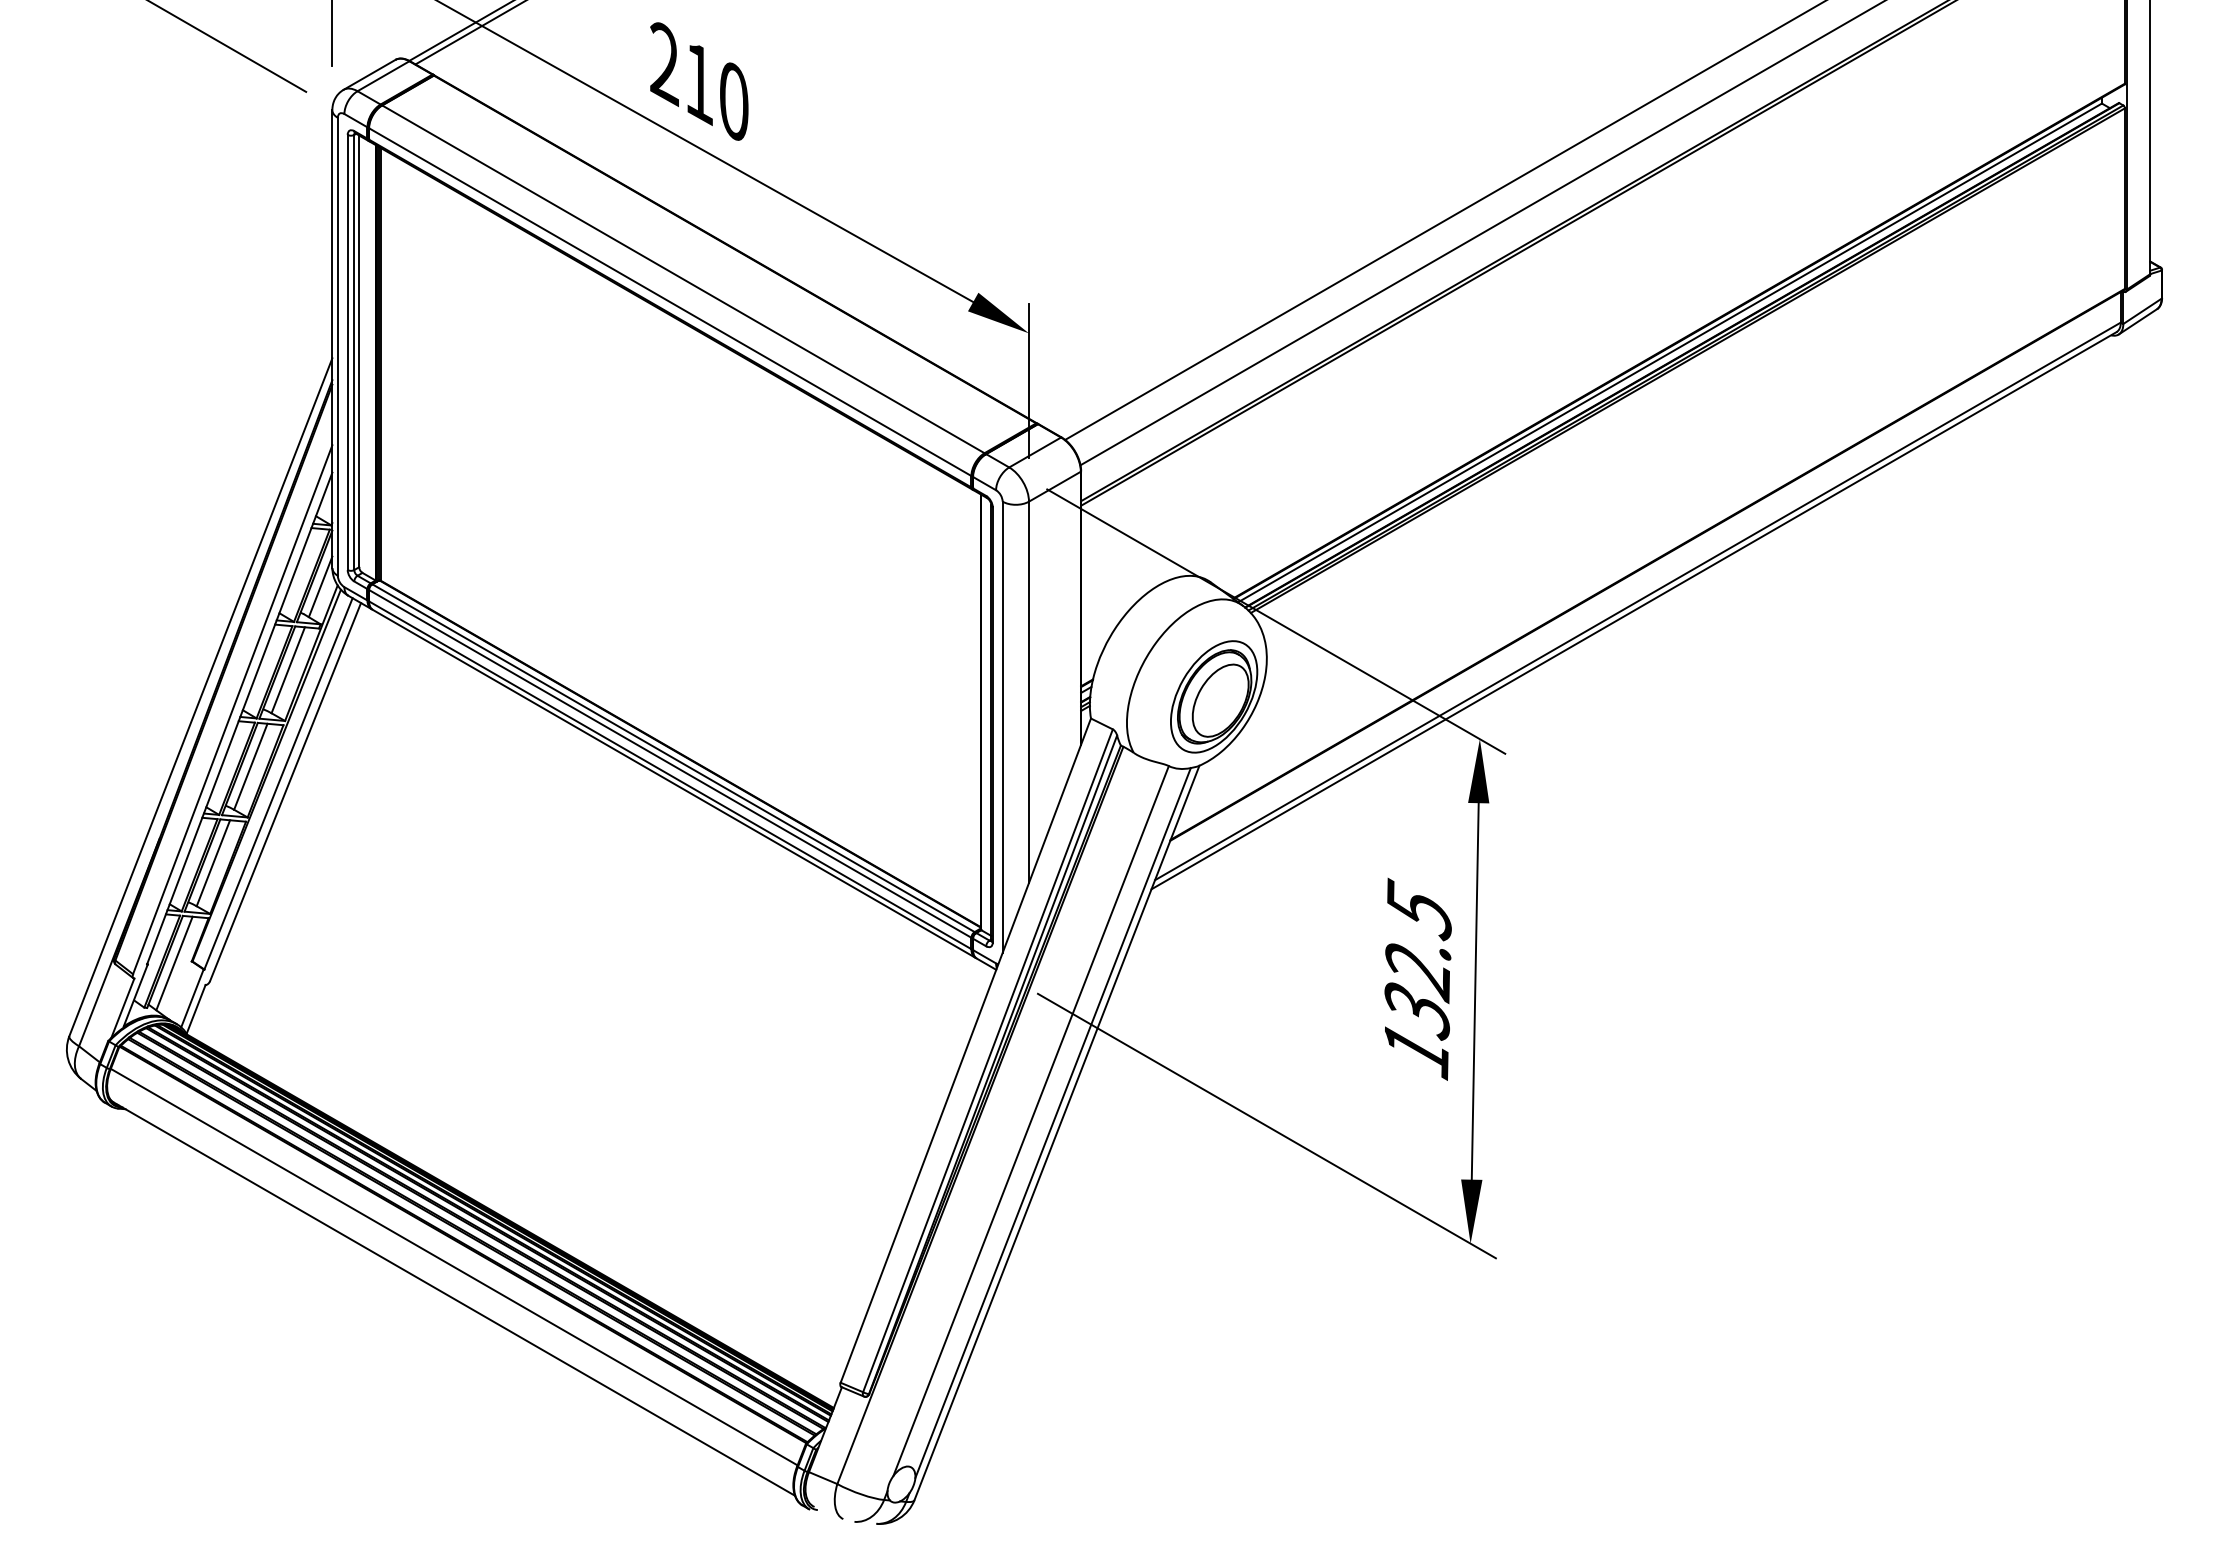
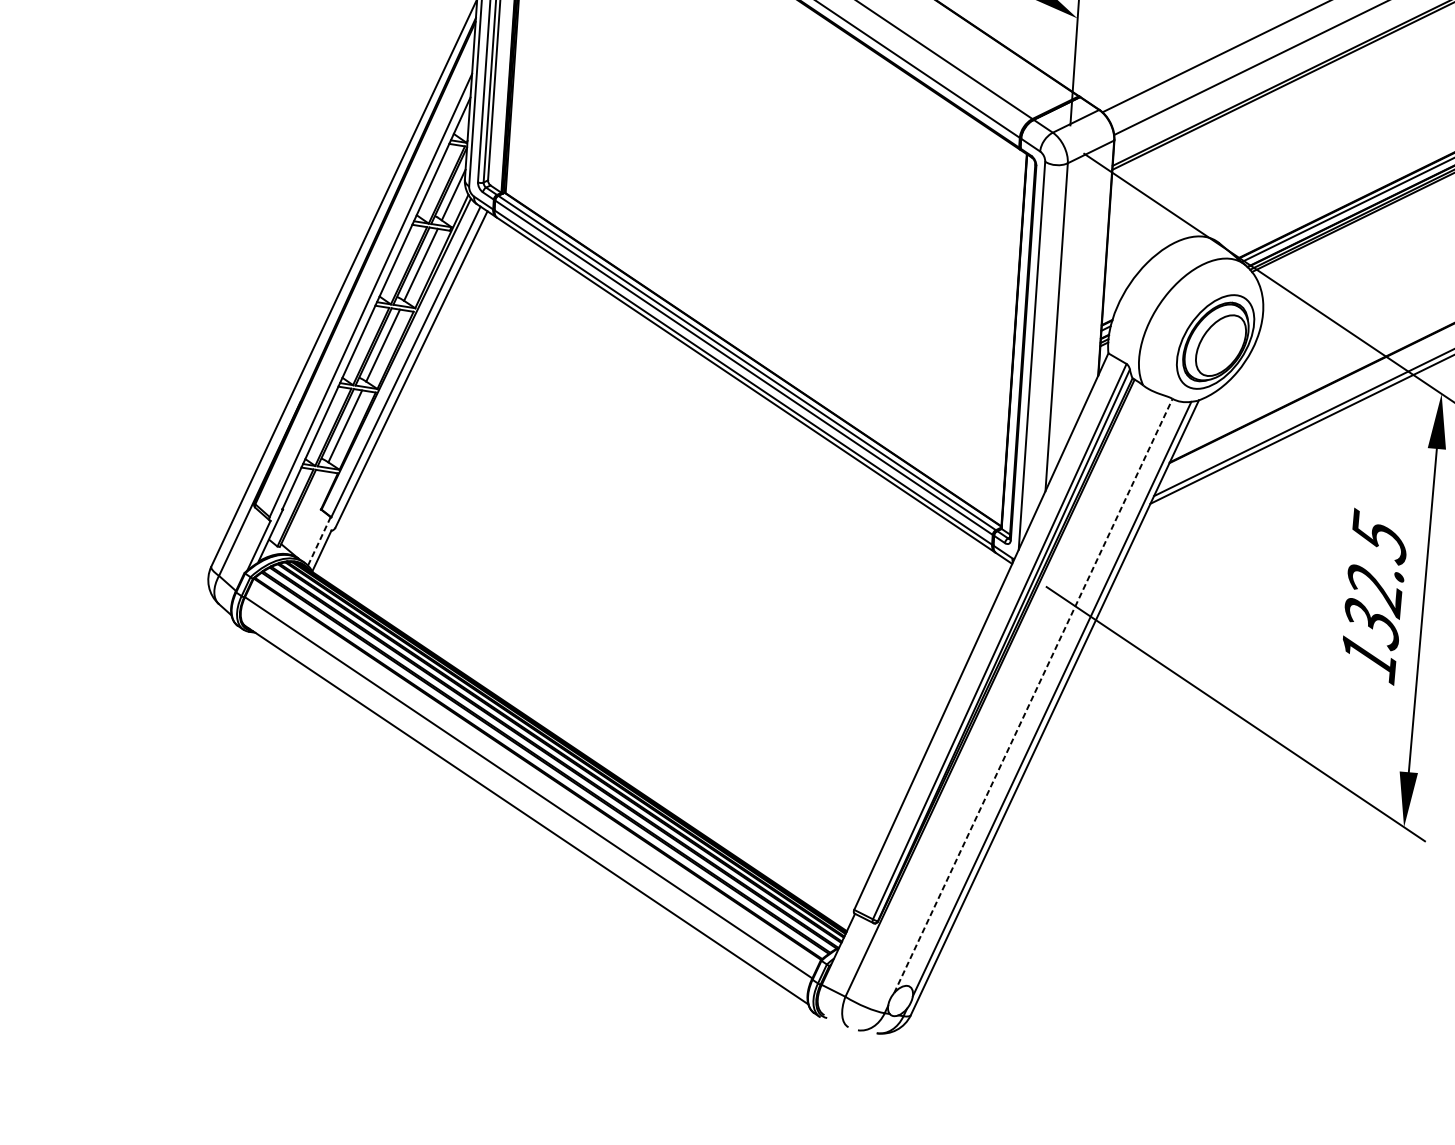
line: (174, 963) -> (305, 510), removed
line: (192, 998) -> (319, 541), solid -> dashed
line: (1031, 1121) -> (1033, 696), solid -> dashed

